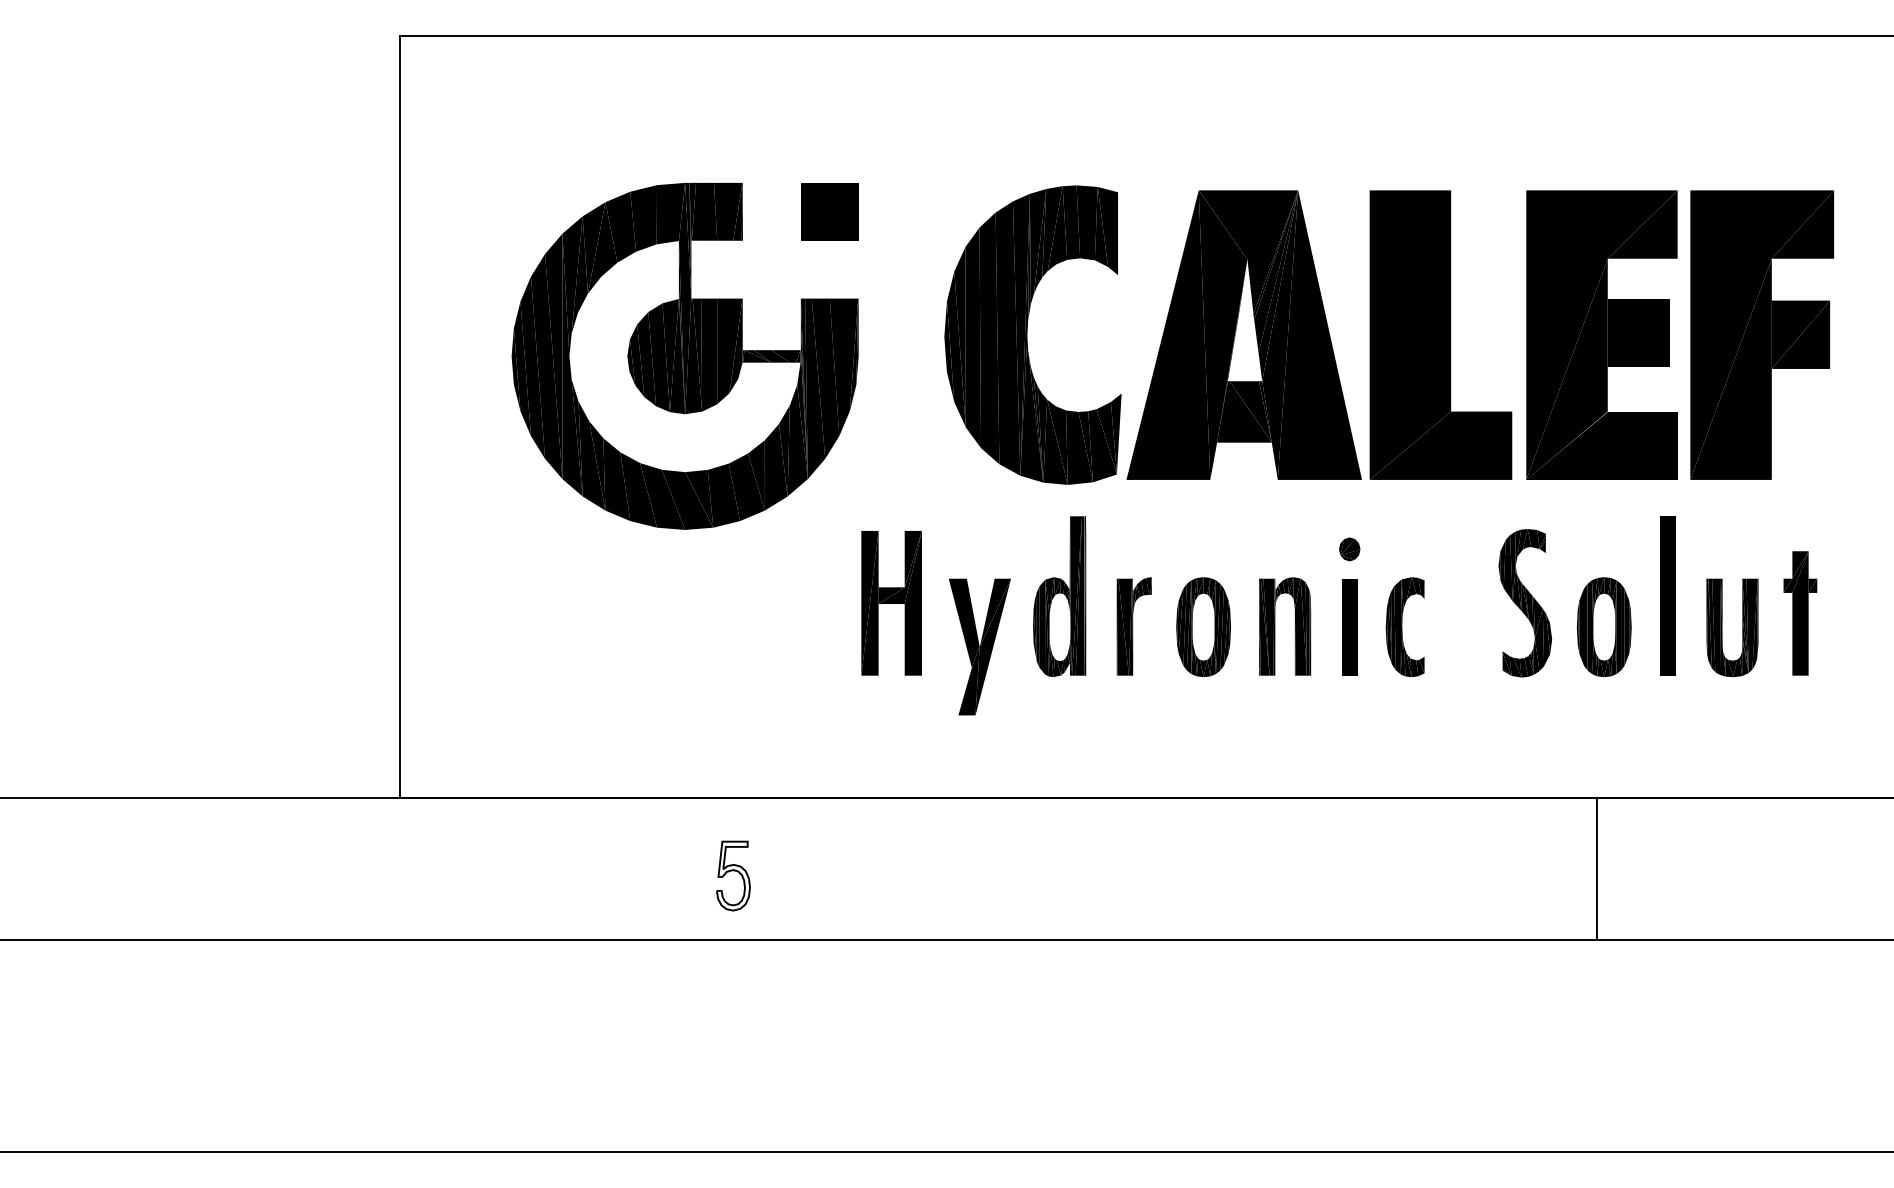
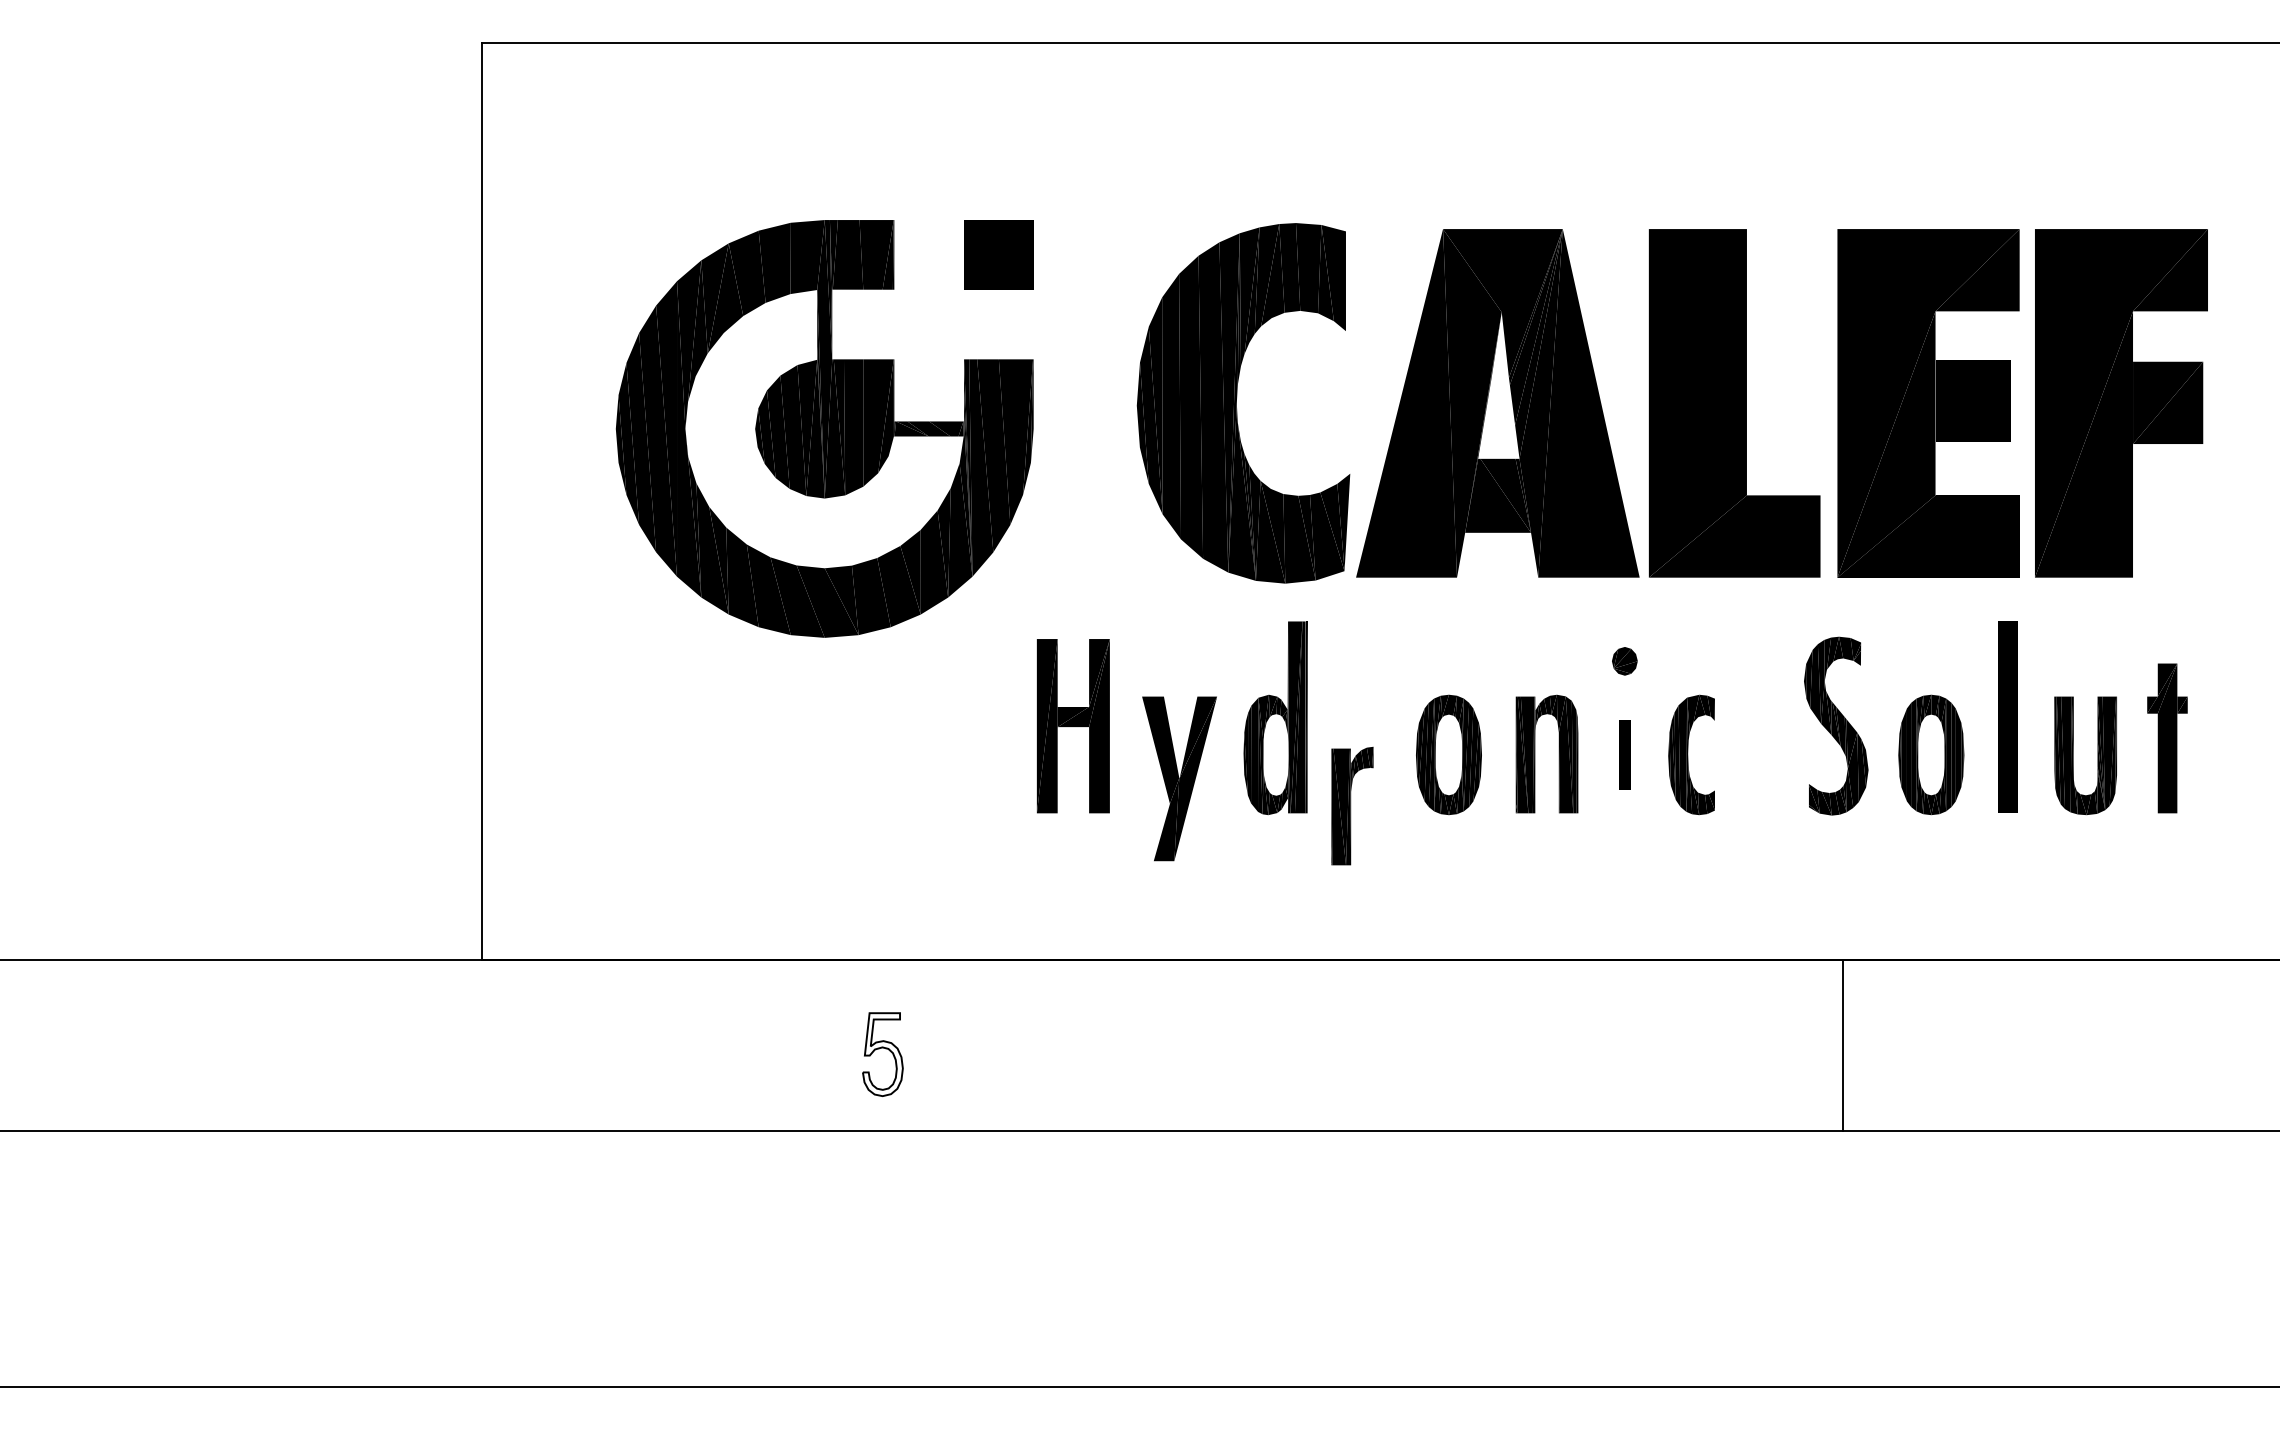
part: (1134, 625) -> (1352, 805), moved
part: (1349, 626) -> (1624, 754), size x0.6
line: (1596, 868) -> (1843, 1045), moved

